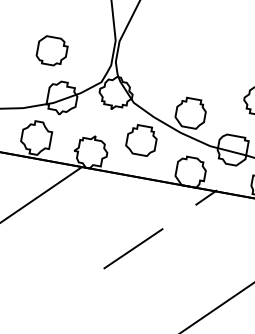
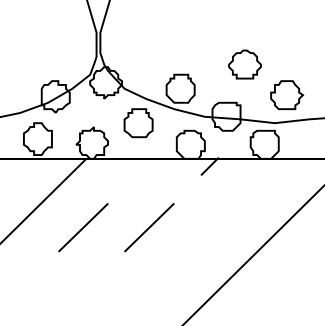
part: (51, 50) -> (37, 53), removed
line: (66, 236) -> (83, 227), added

